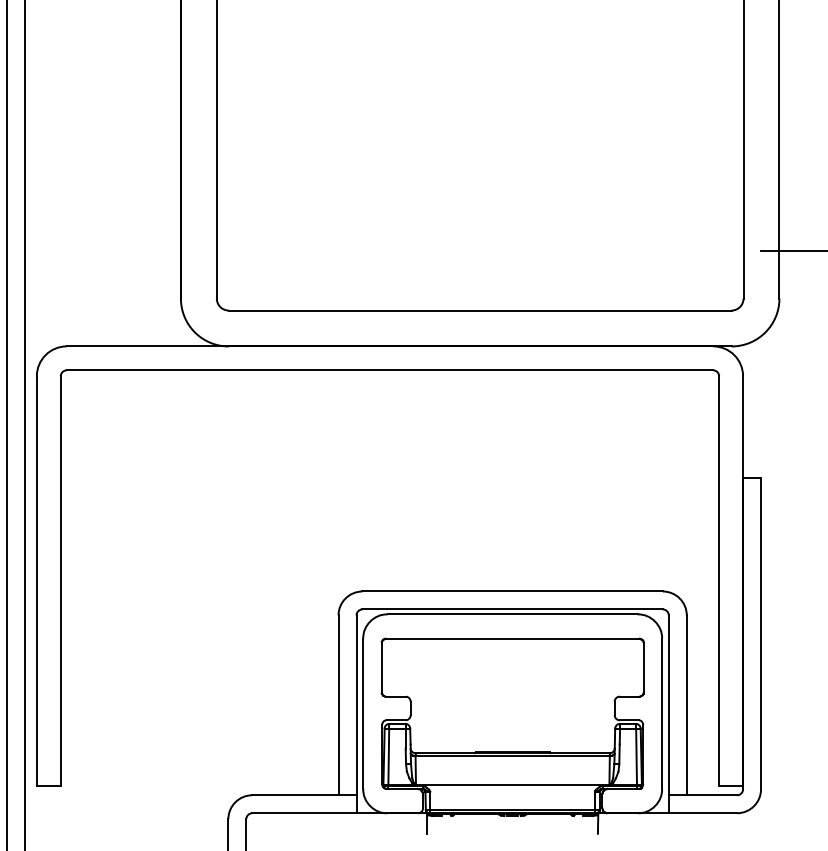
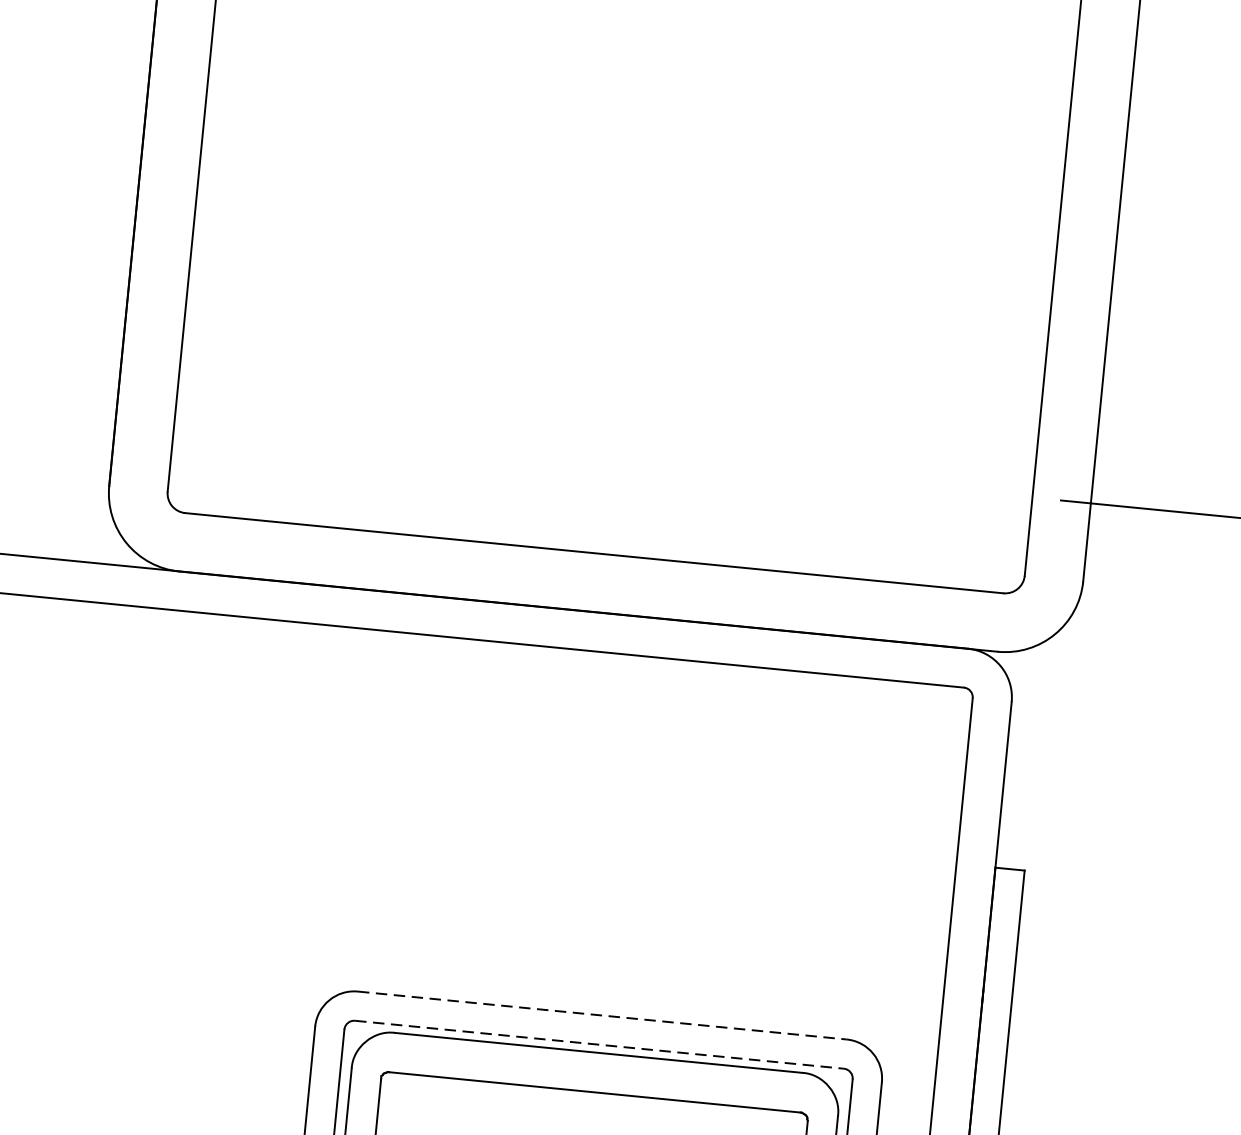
line: (513, 591) -> (603, 1015), solid -> dashed
line: (513, 609) -> (600, 1044), solid -> dashed

